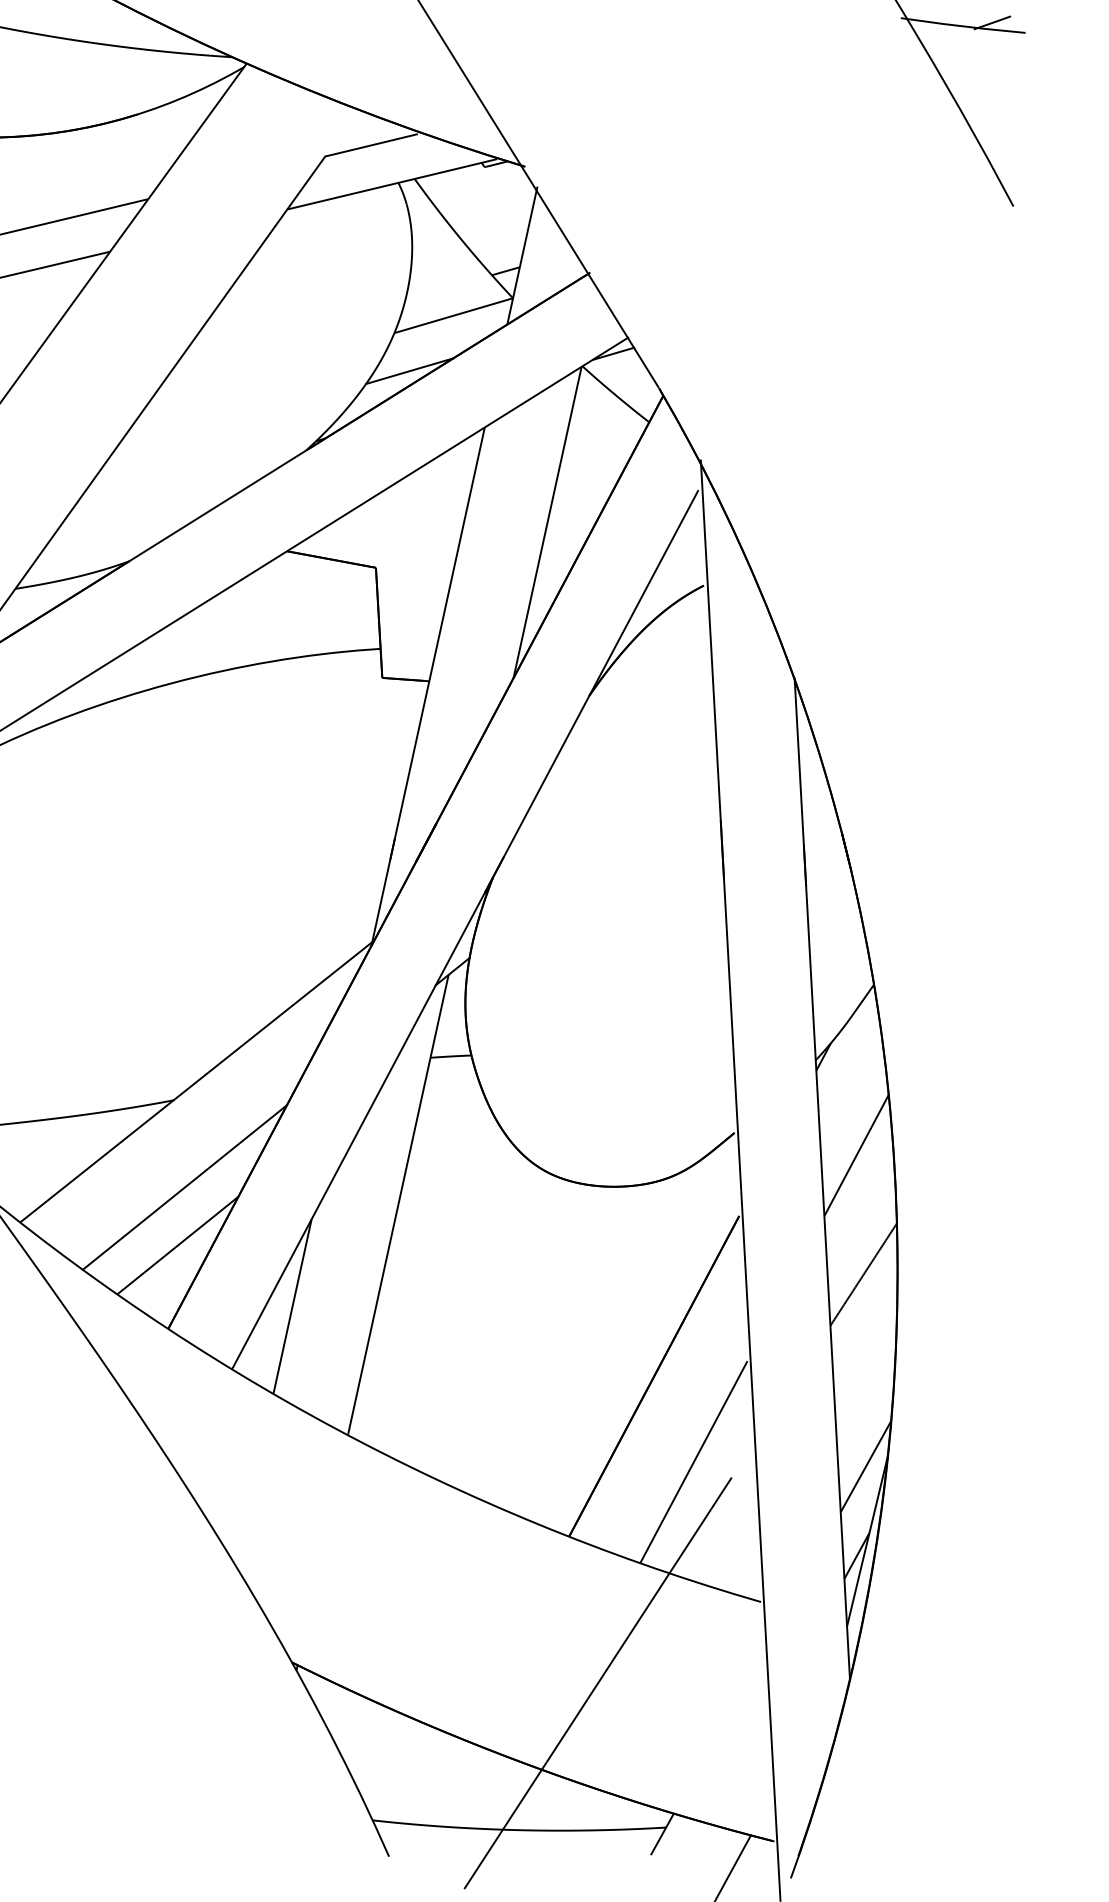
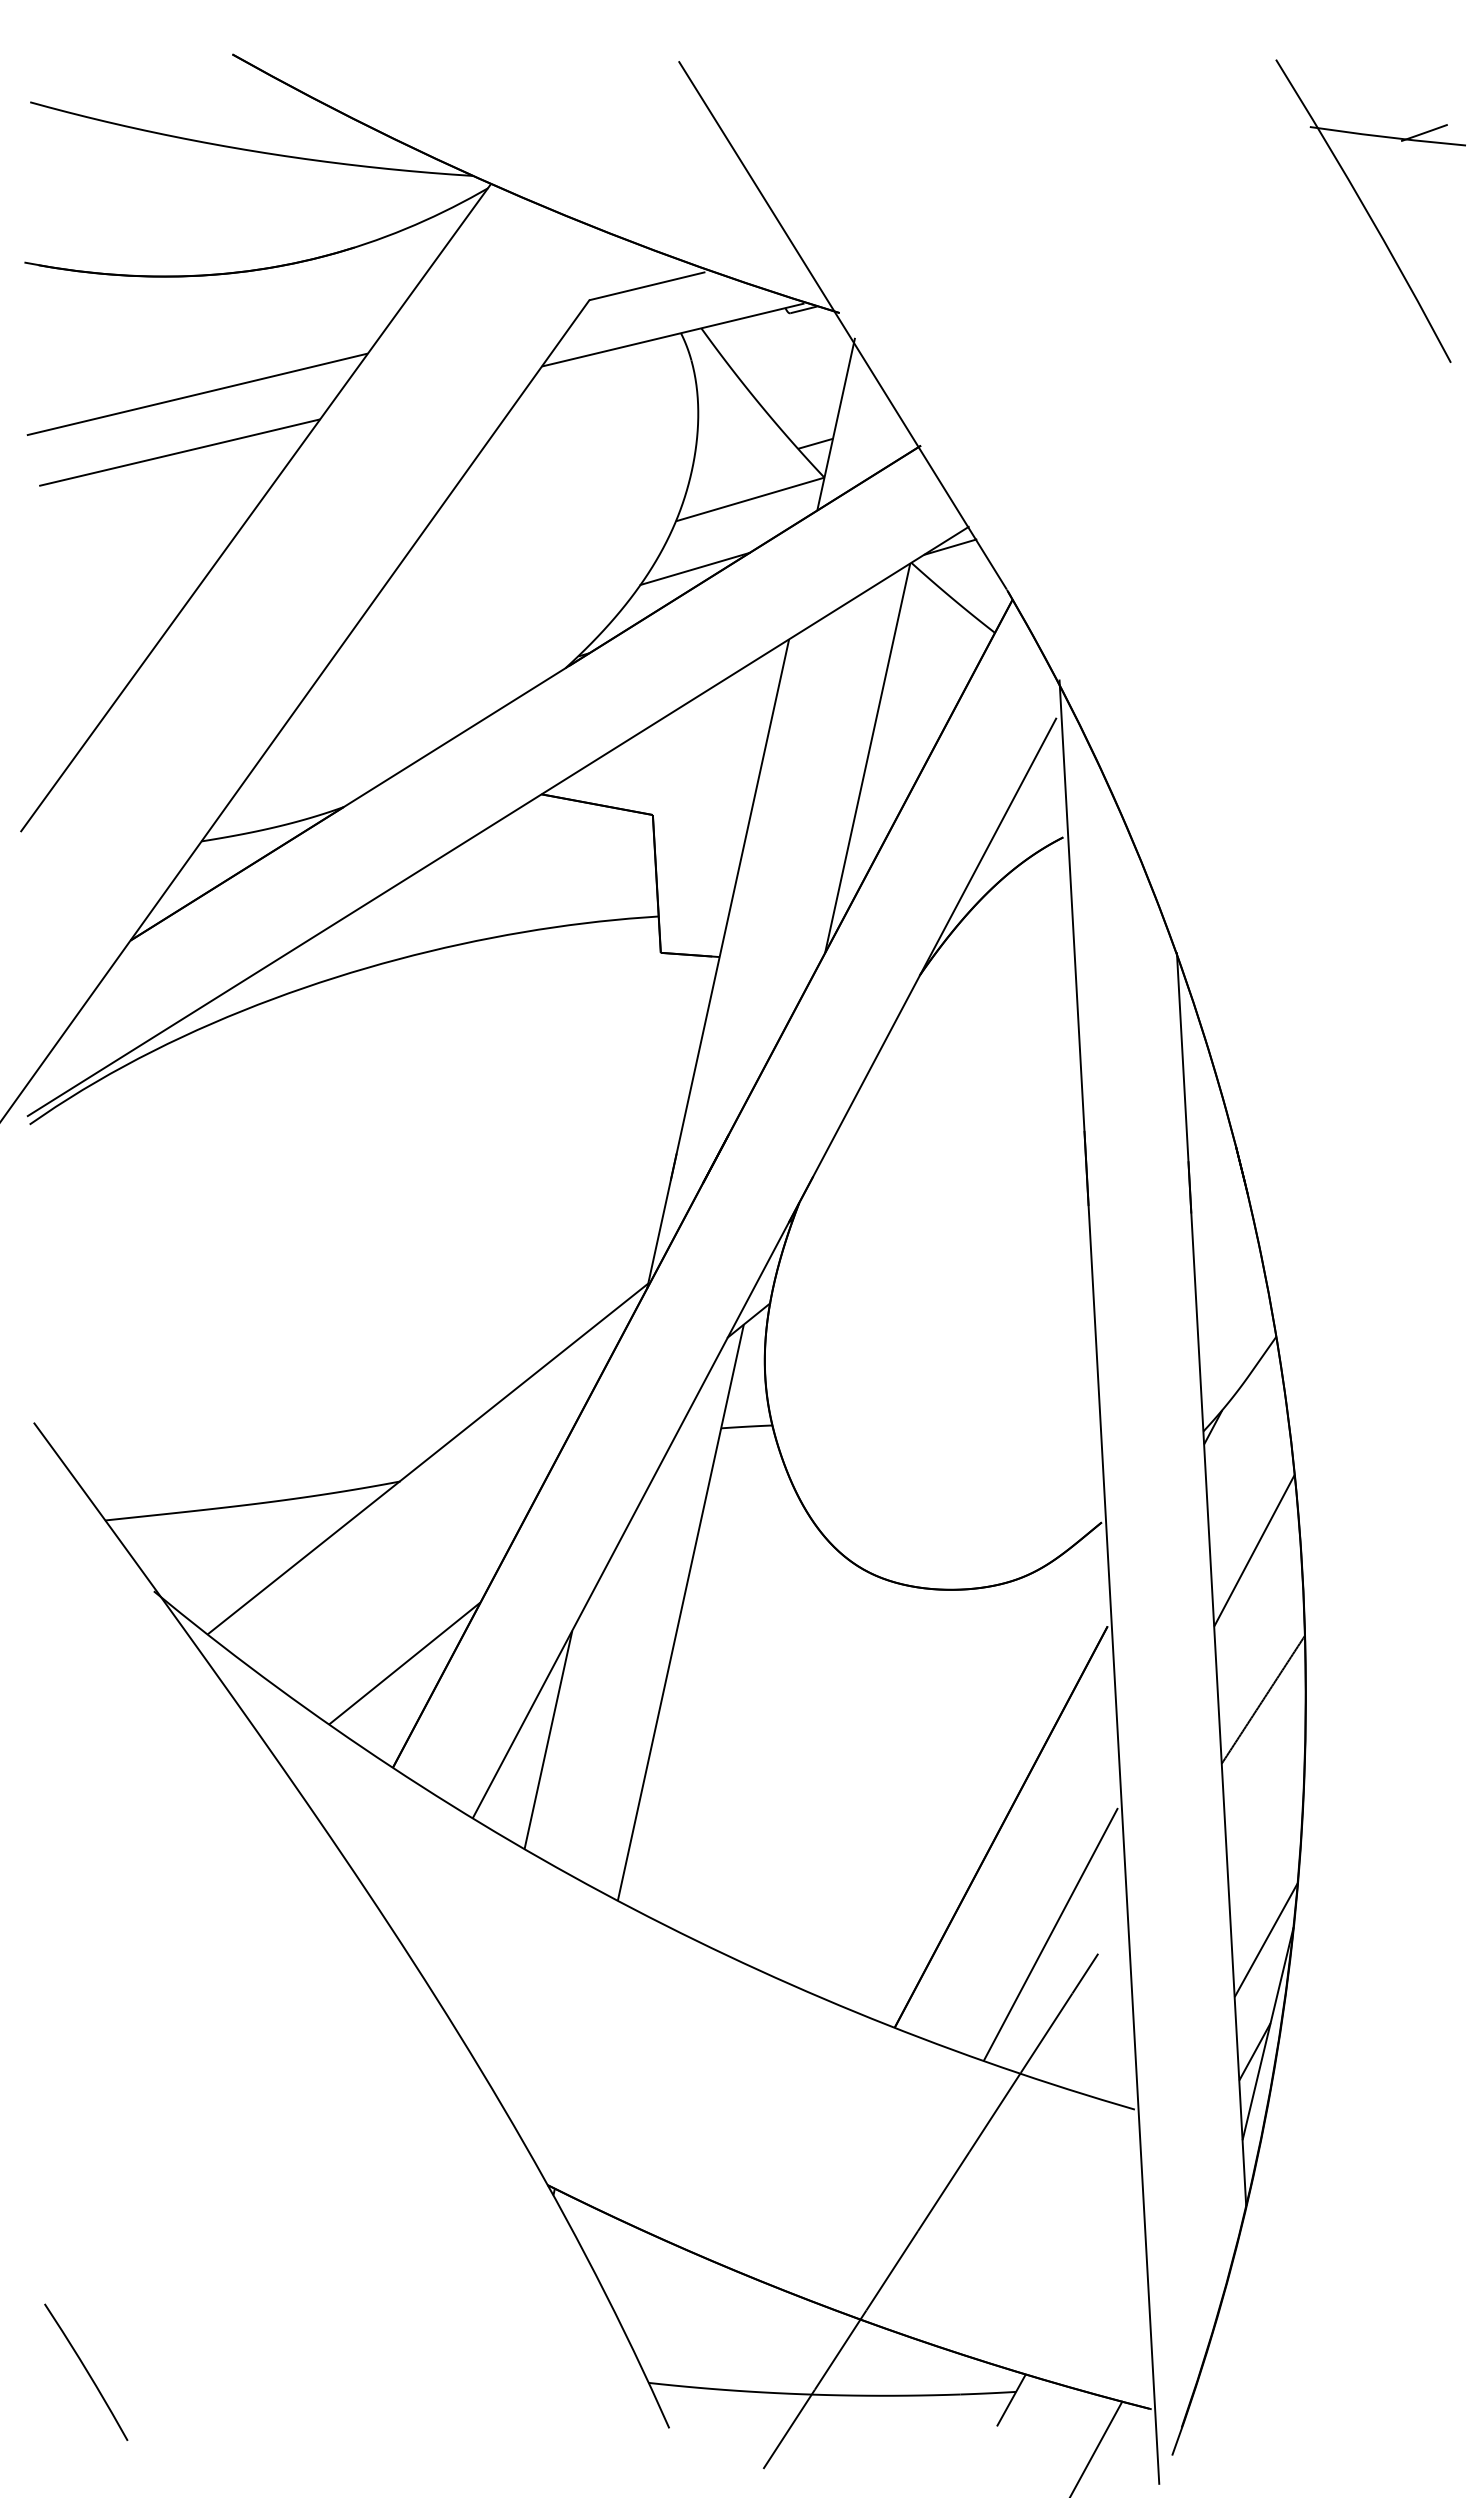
line: (184, 1187) -> (413, 1590), removed

